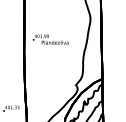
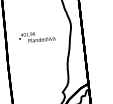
text: (50, 39) -> (36, 36), moved

